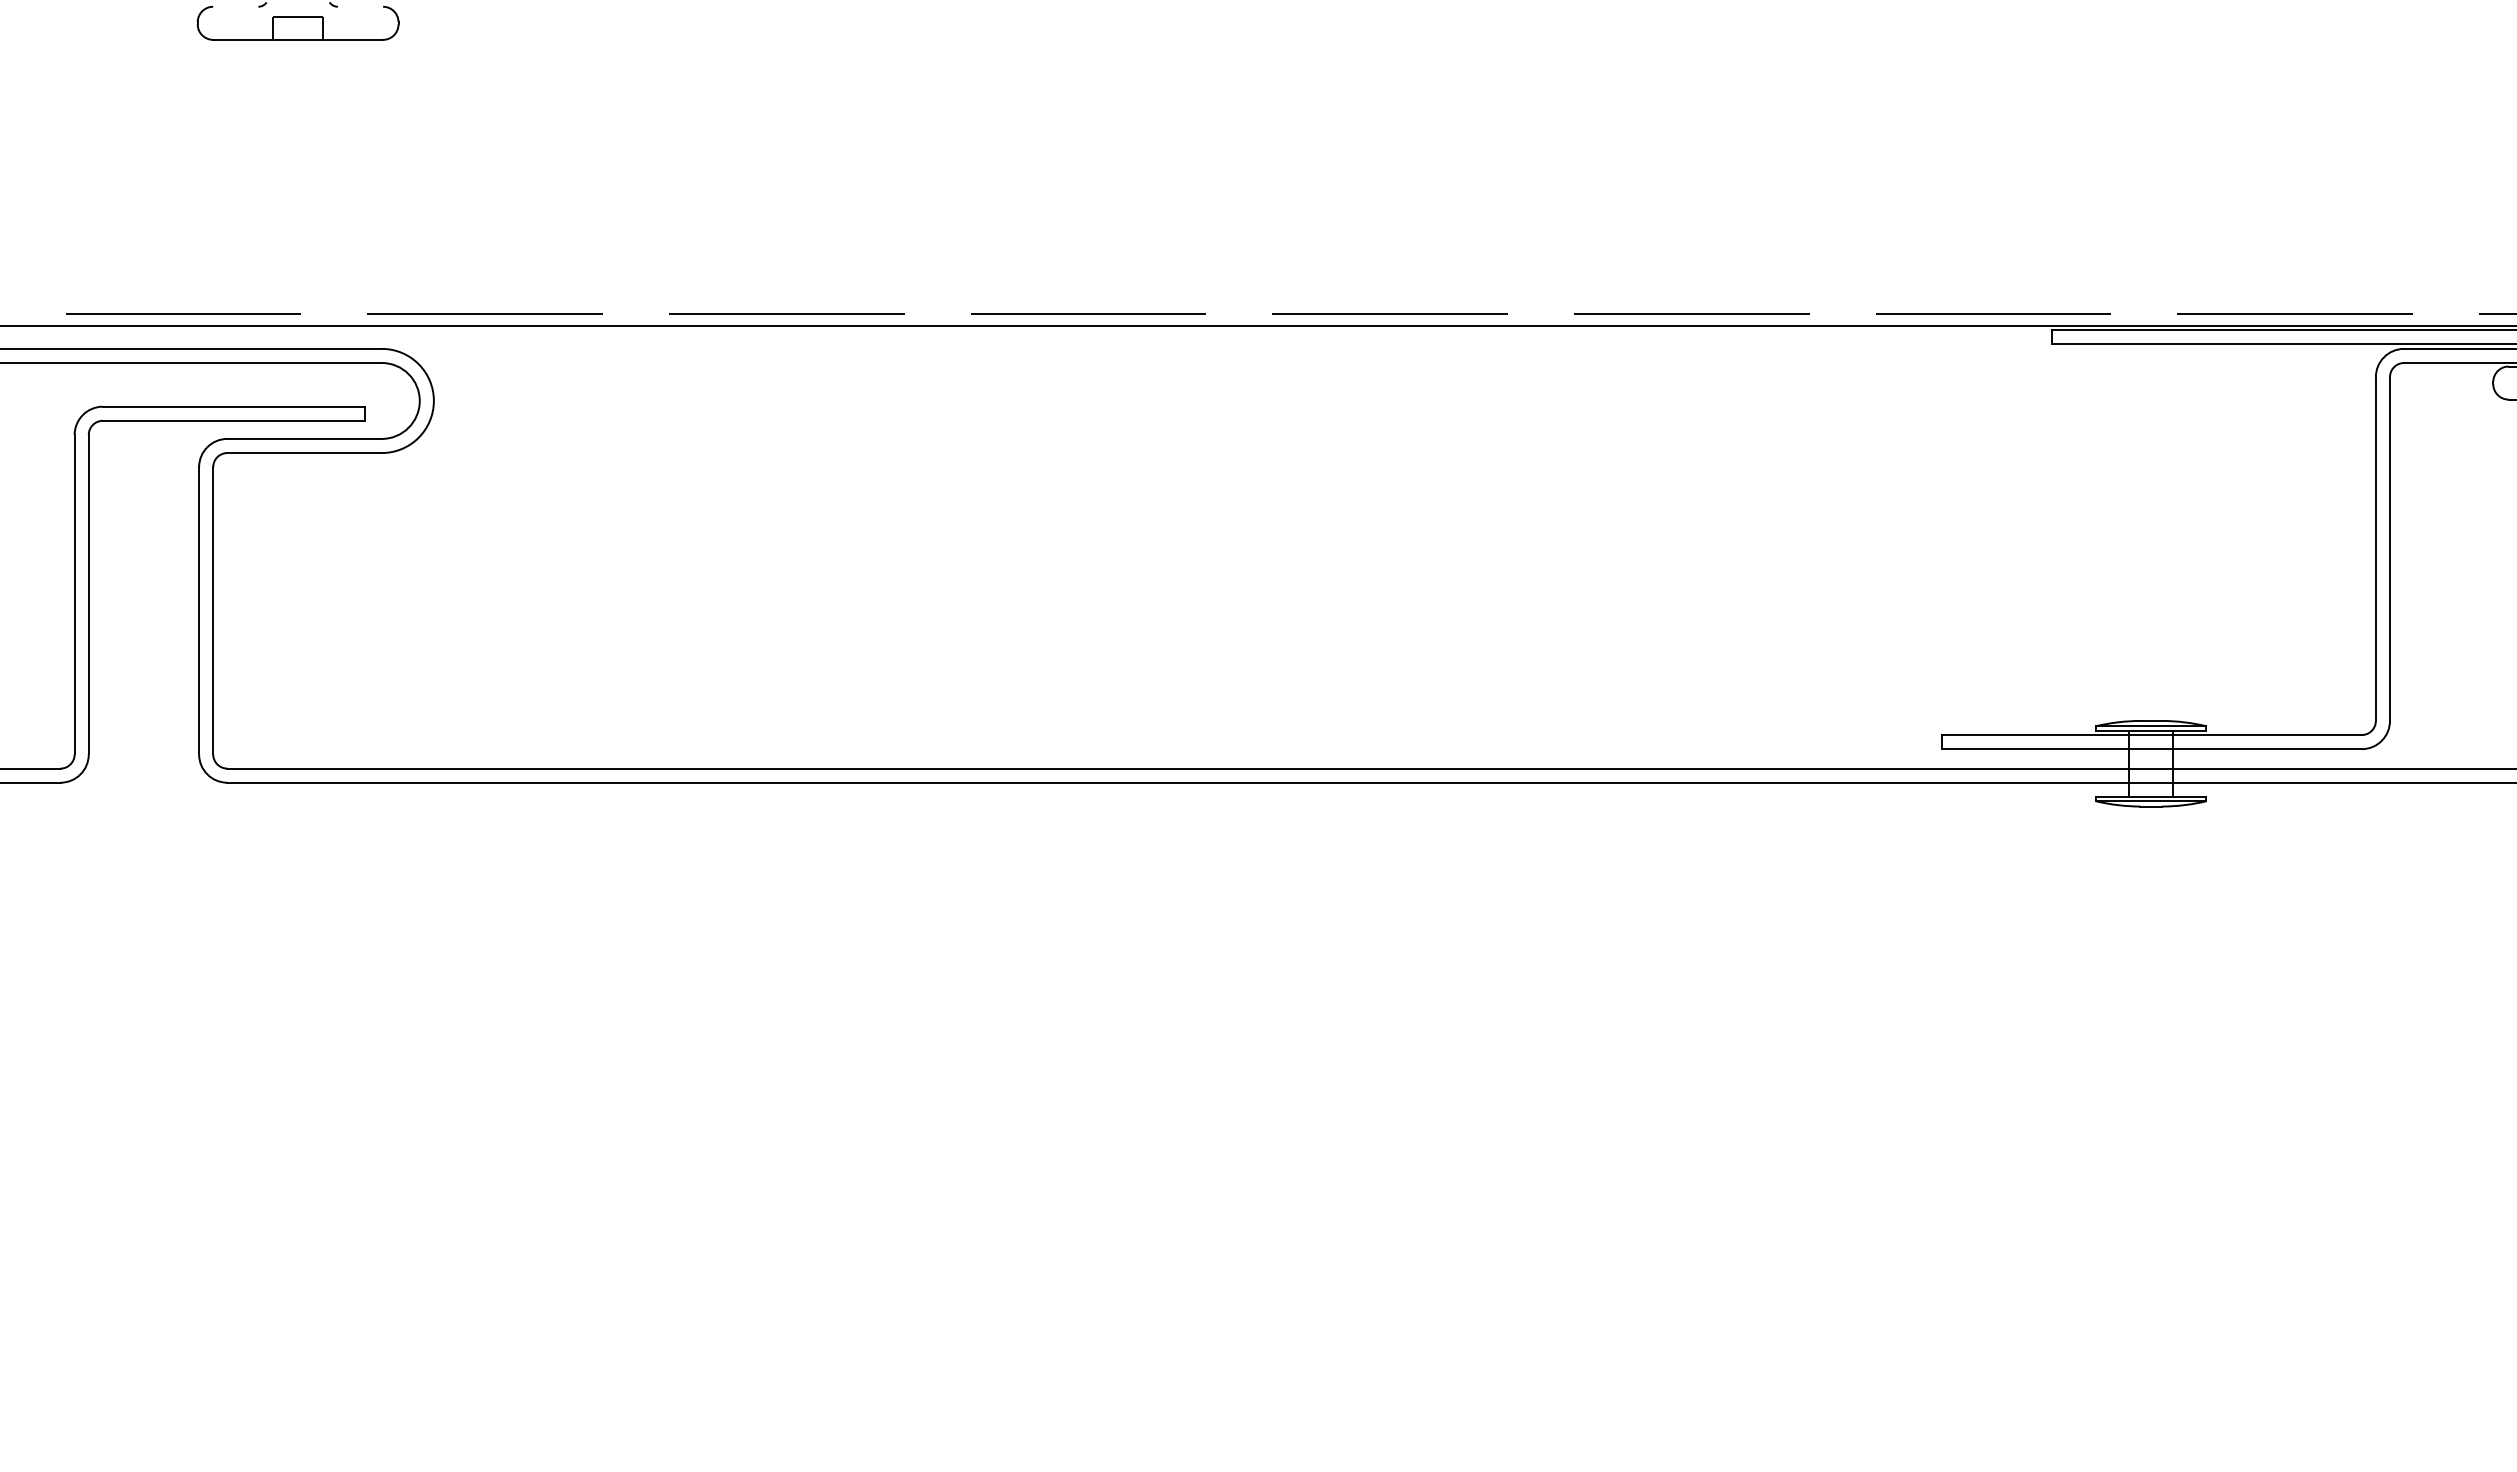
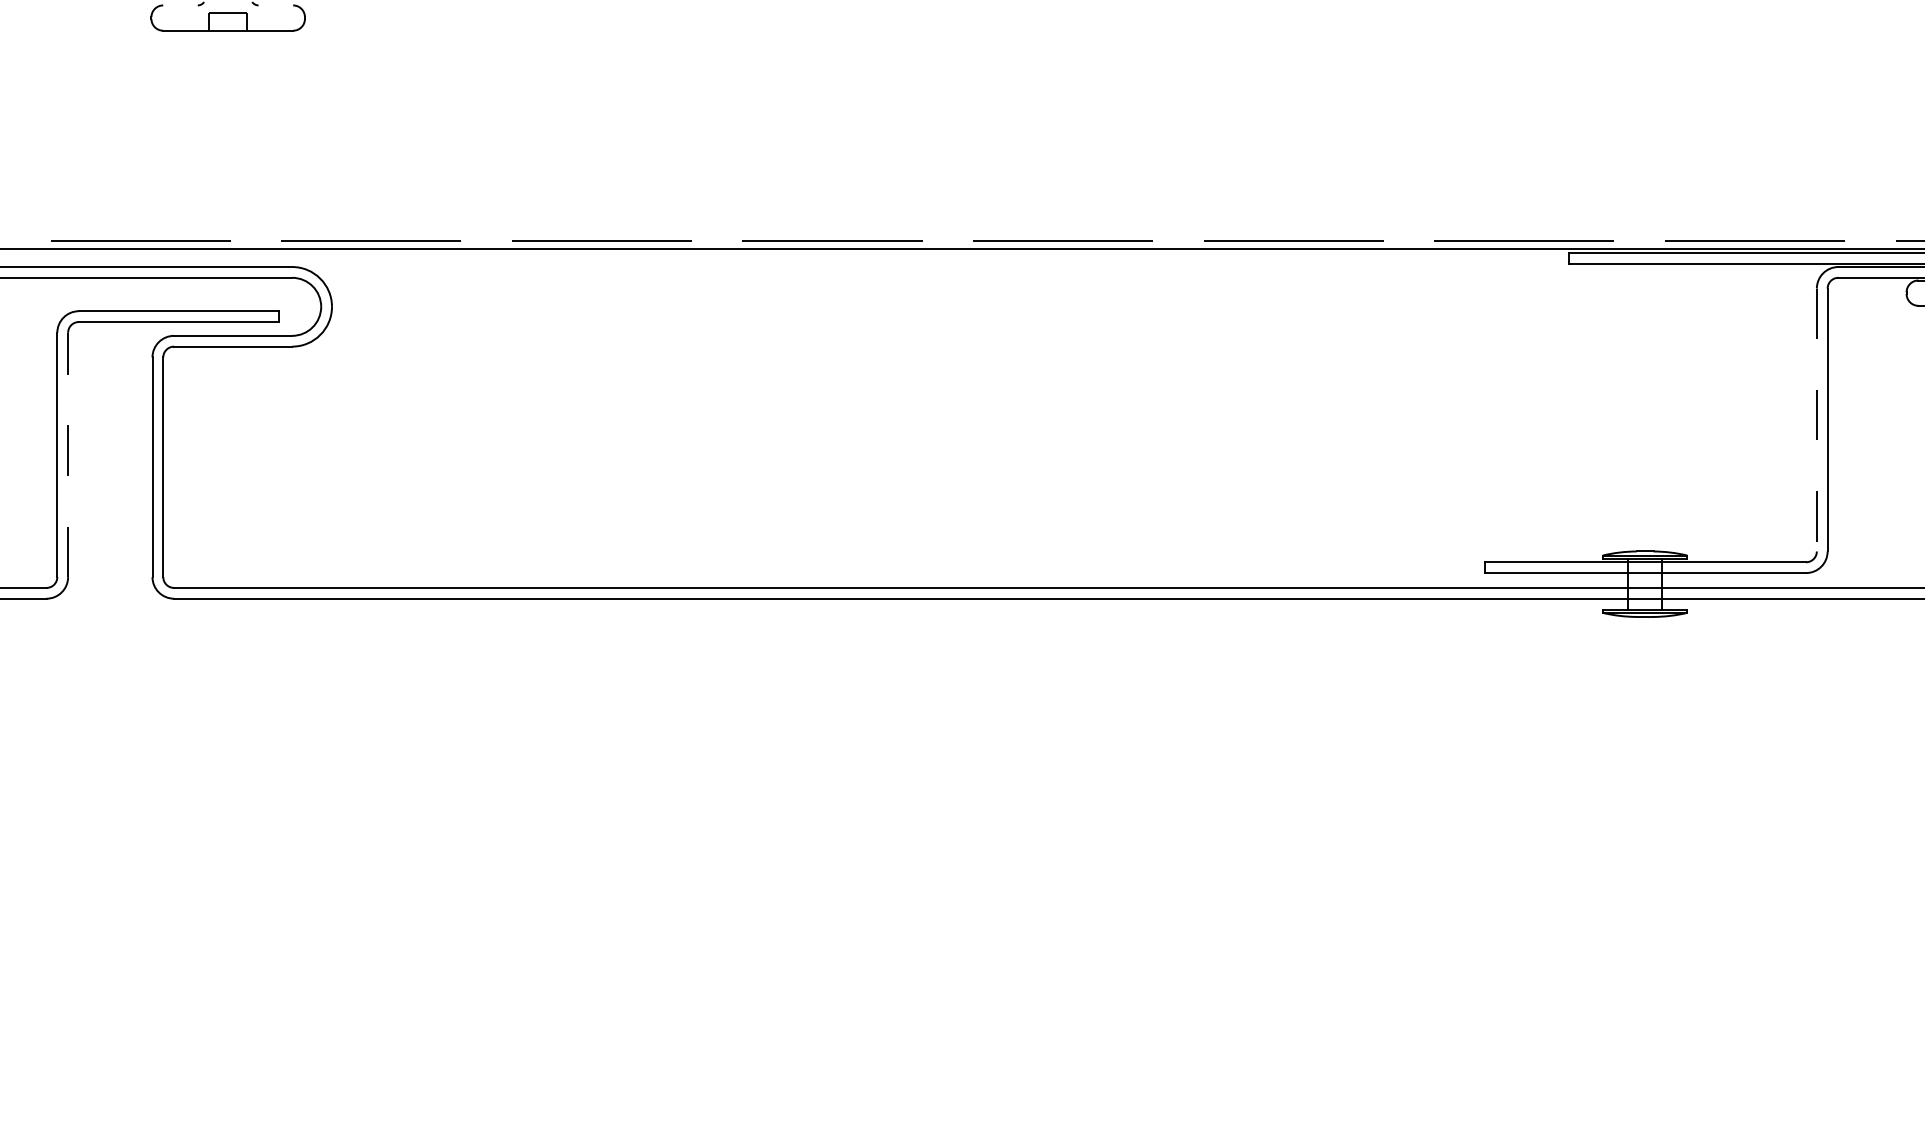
line: (2375, 549) -> (1816, 420), solid -> dashed
line: (88, 594) -> (67, 454), solid -> dashed

